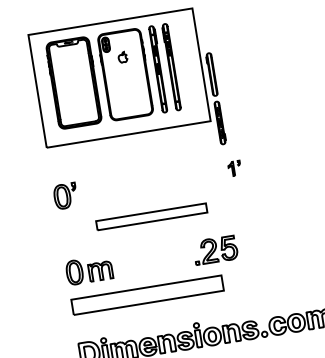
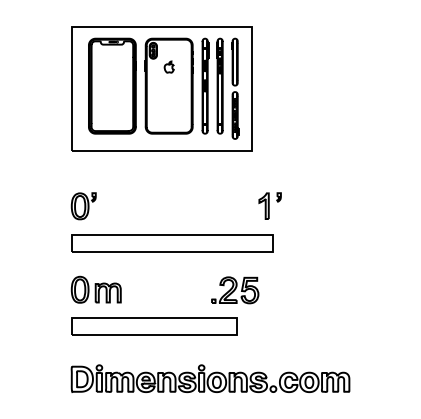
part: (216, 98) -> (235, 88), moved
part: (234, 168) -> (269, 205), size x1.67
part: (151, 216) -> (172, 243), size x1.67

